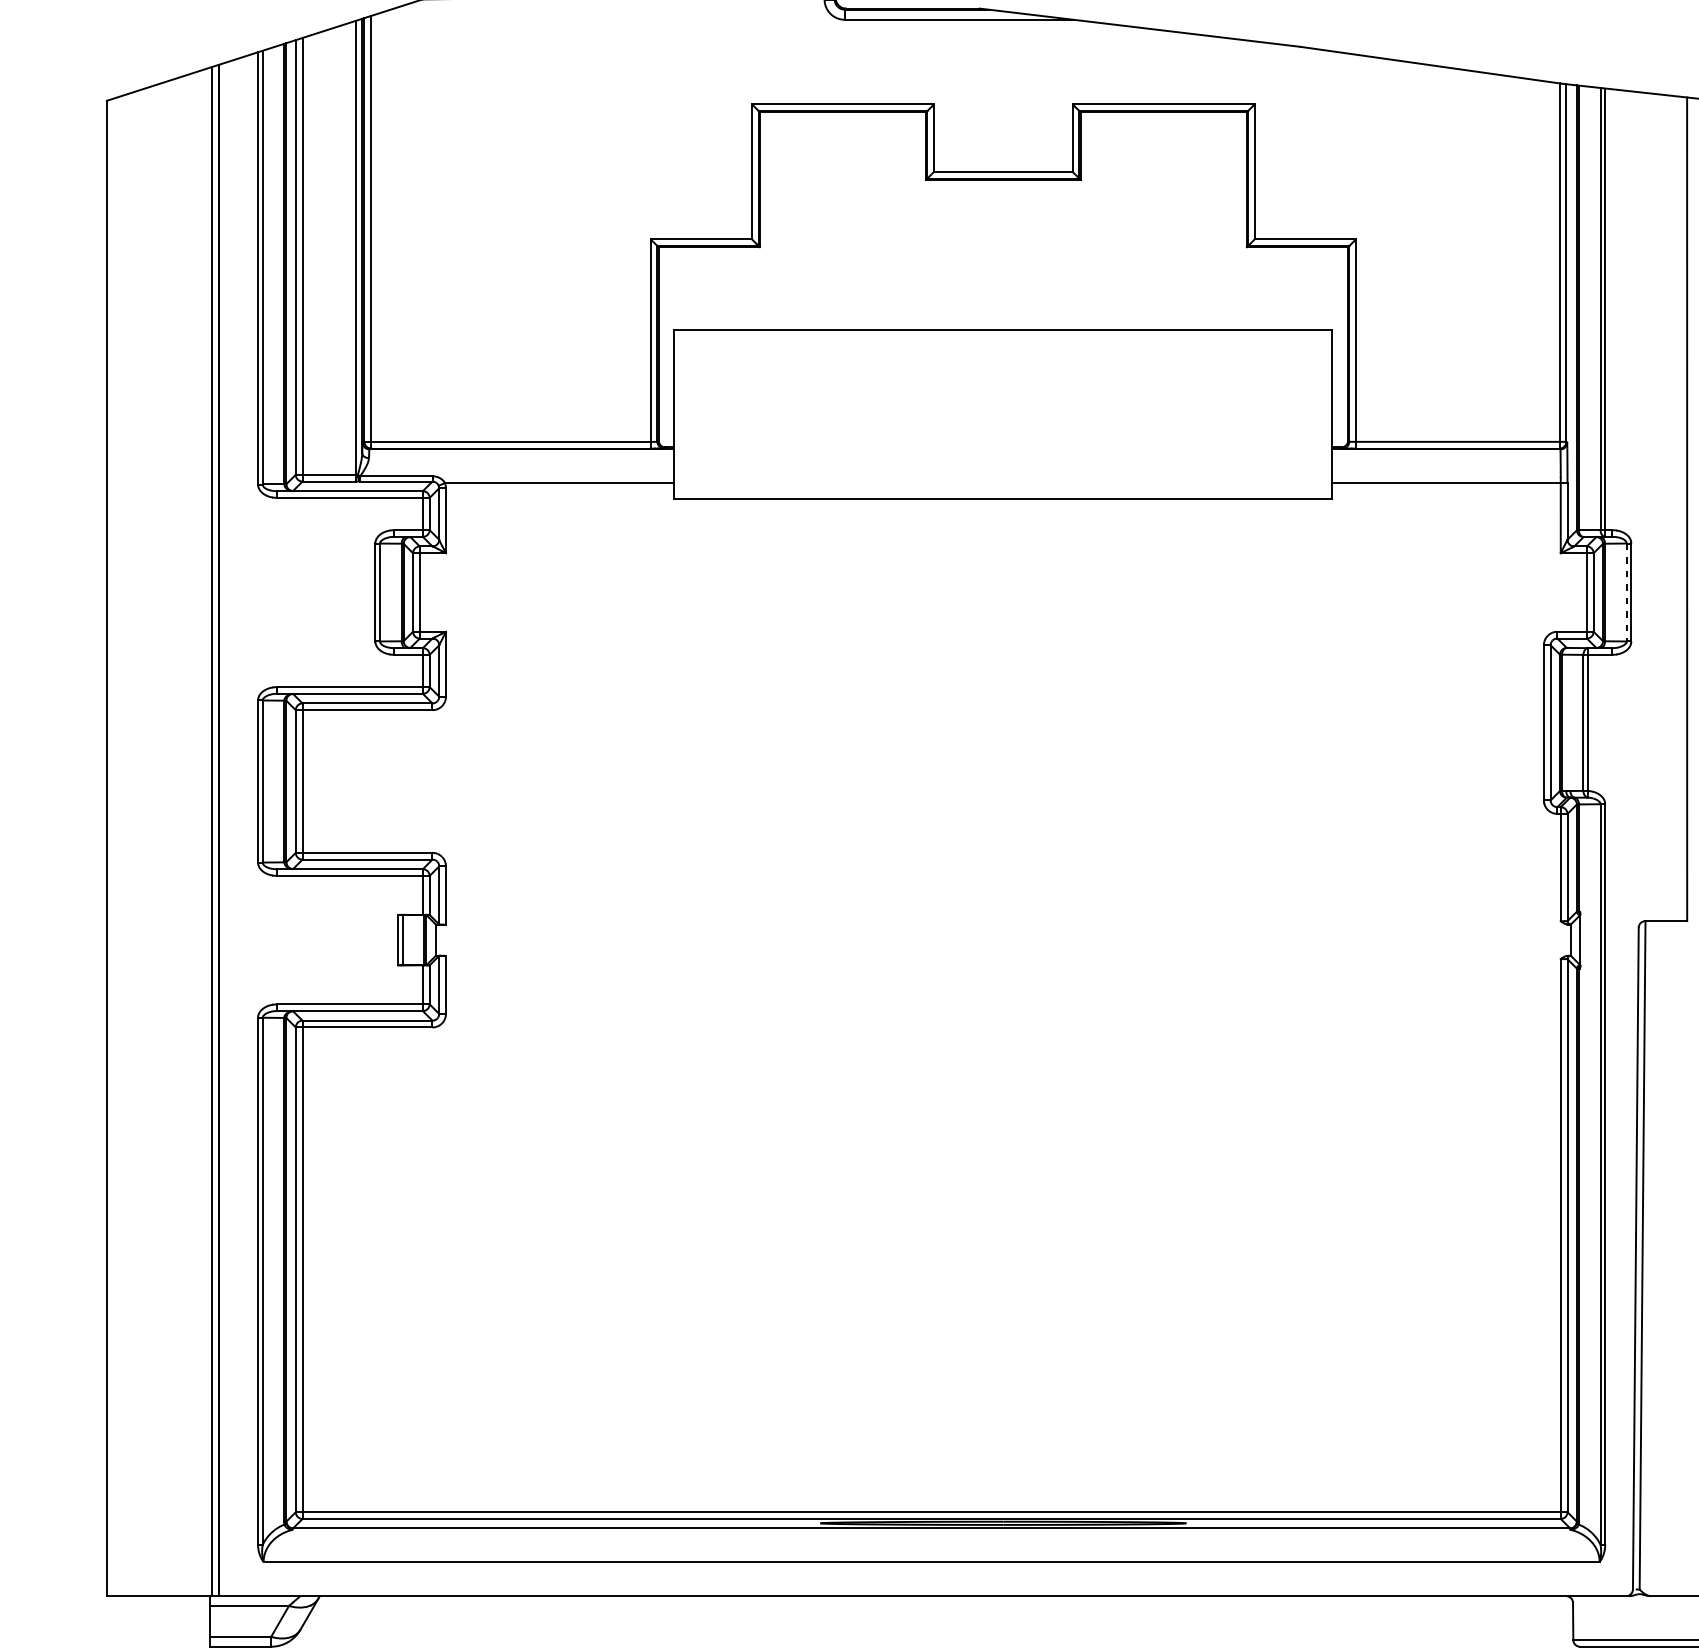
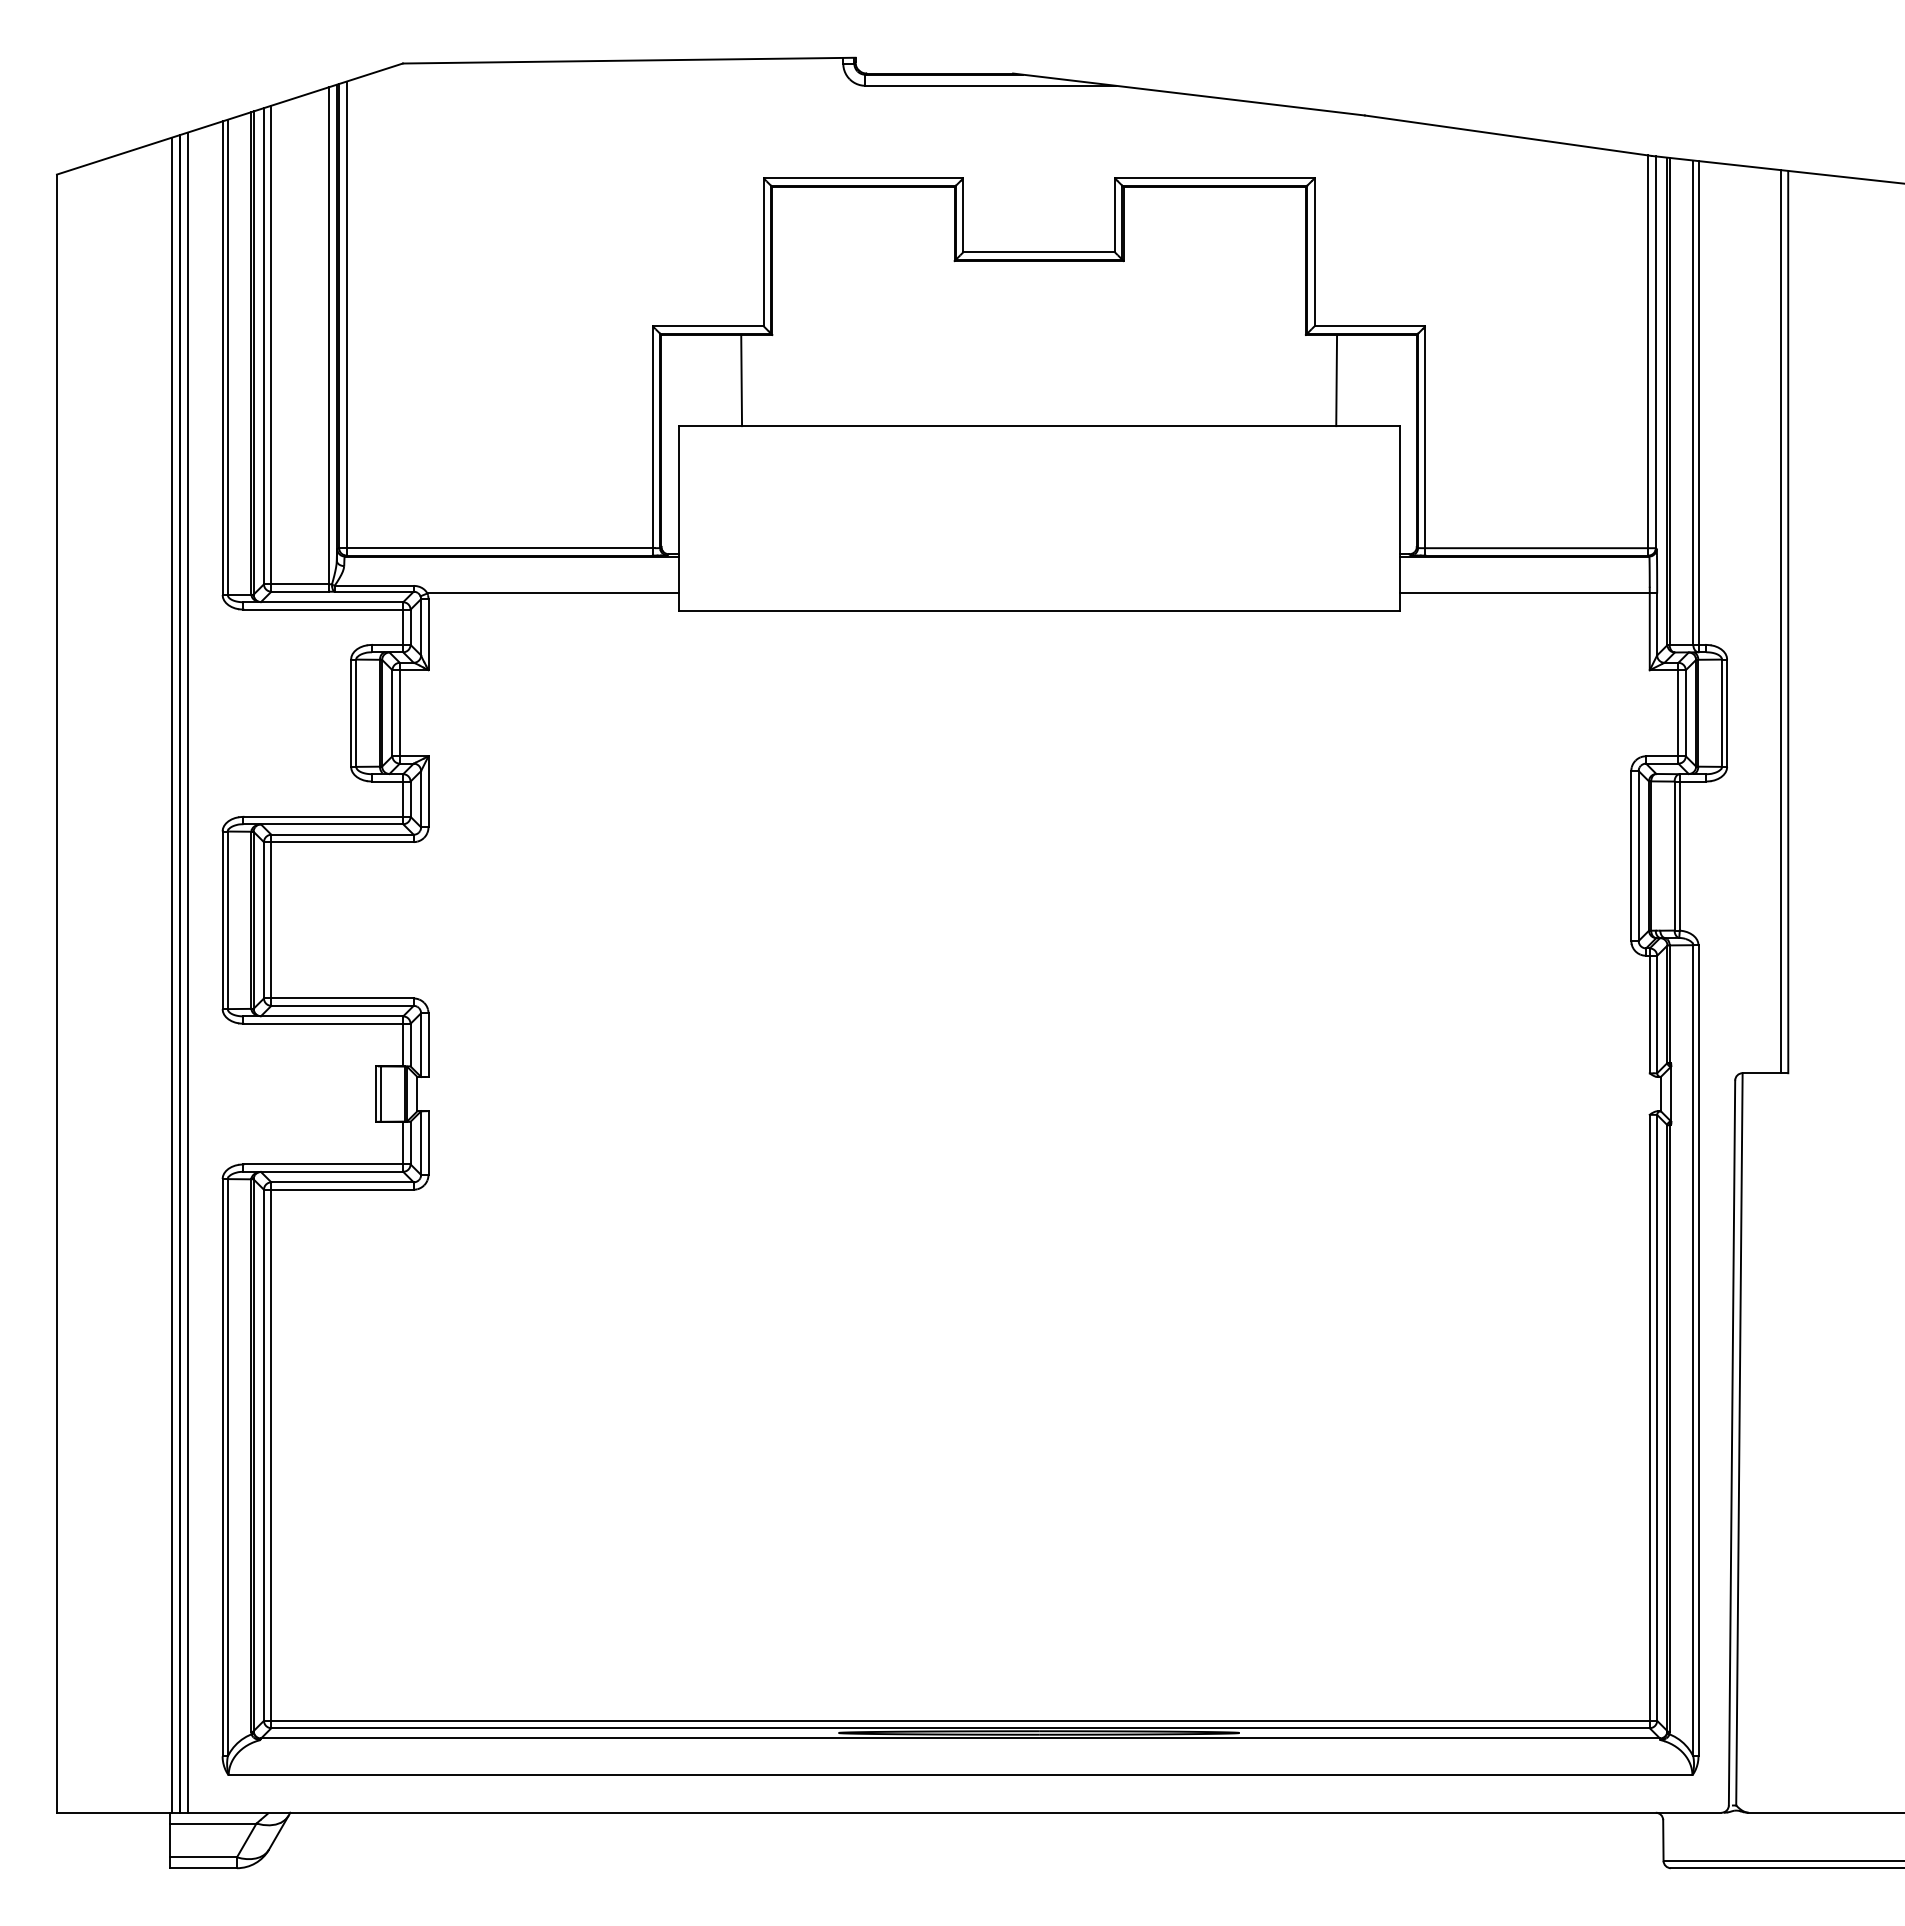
line: (731, 288) -> (741, 380), added
line: (1274, 288) -> (1336, 380), added
line: (1680, 508) -> (1780, 621), added
line: (1626, 592) -> (1721, 713), dashed -> solid
line: (225, 829) -> (187, 972), added

